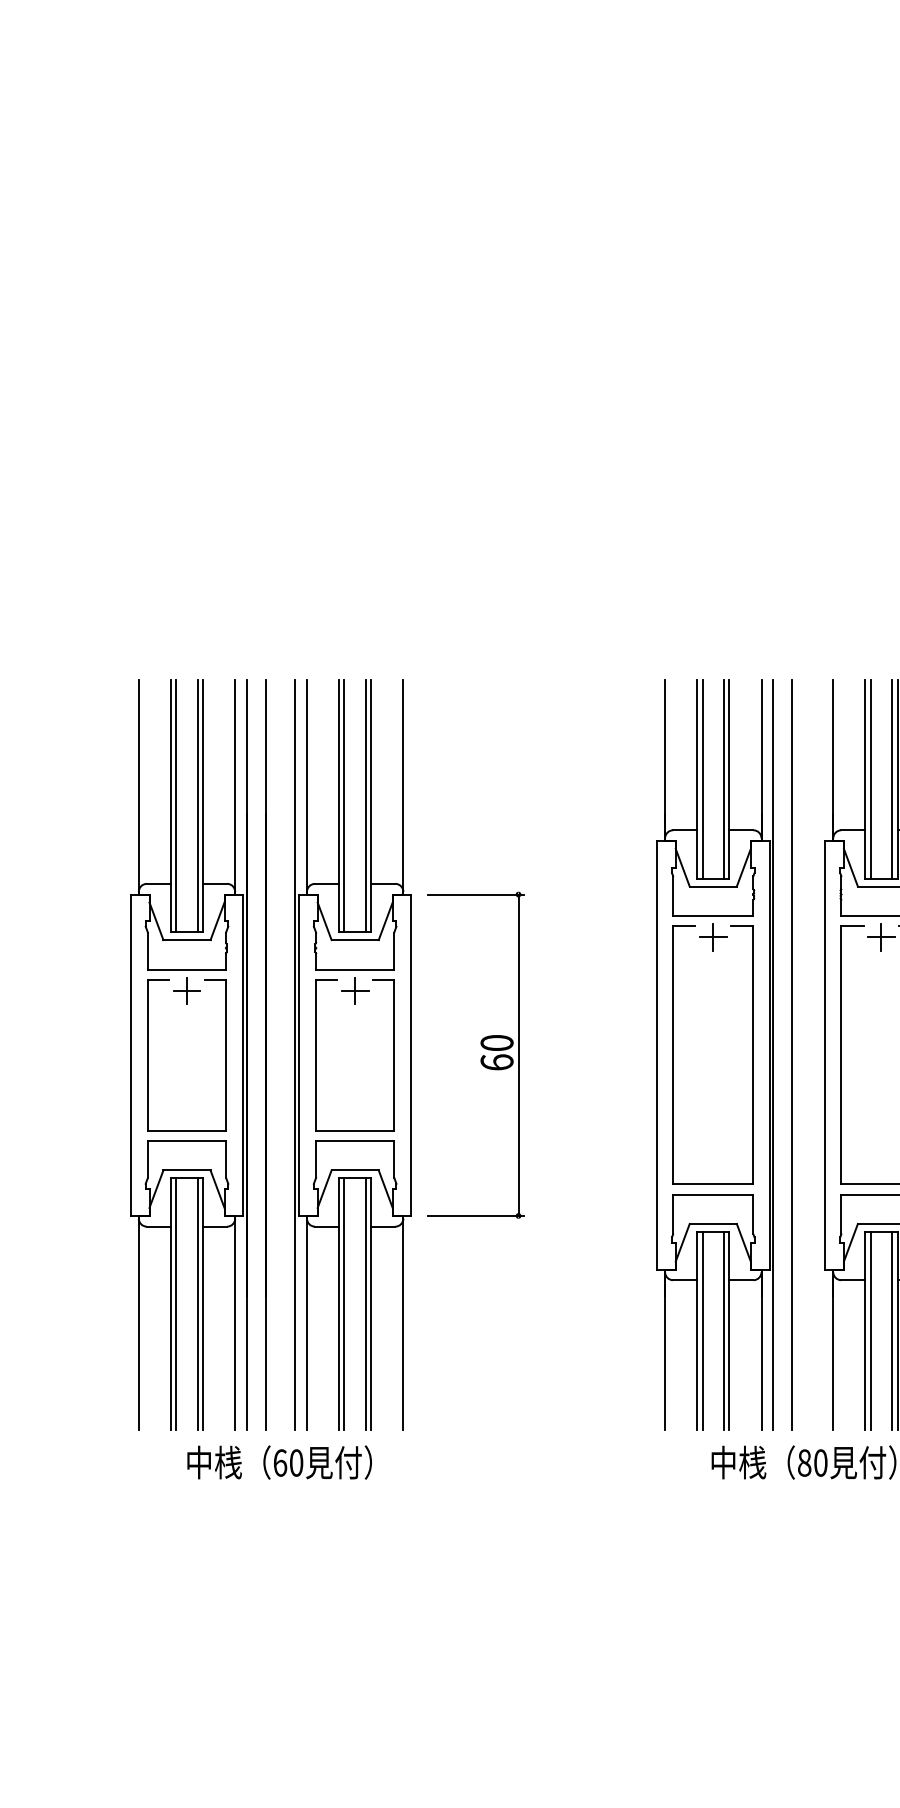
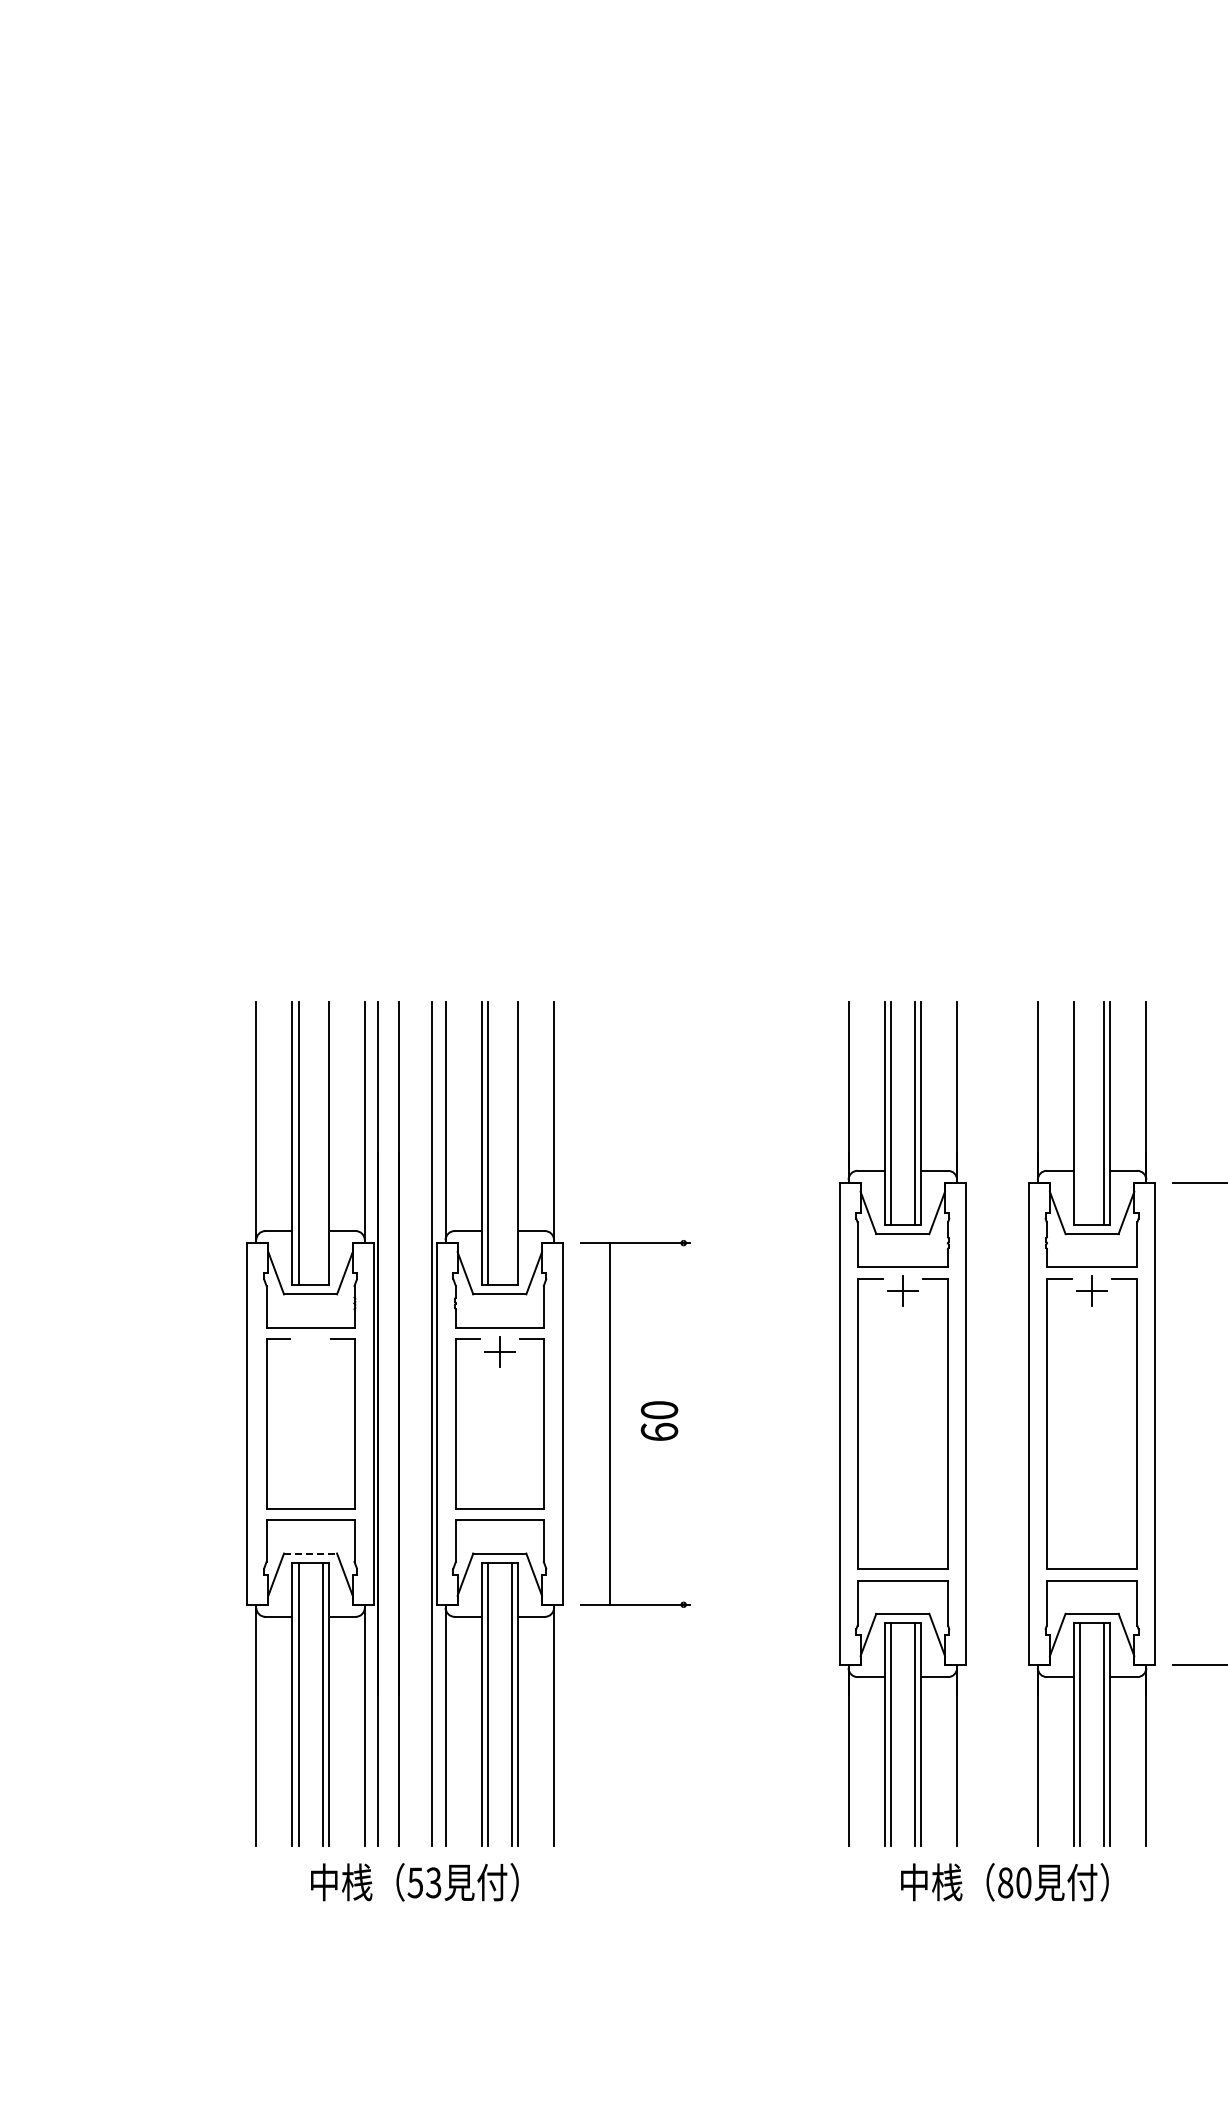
line: (871, 779) -> (1080, 1113), removed
line: (197, 806) -> (322, 1143), removed
line: (365, 806) -> (511, 1143), removed
part: (186, 990) -> (310, 1351), removed
line: (518, 1054) -> (609, 1423), moved
line: (773, 1054) -> (970, 1423), removed
line: (792, 1054) -> (991, 1423), removed
line: (186, 1170) -> (310, 1553), solid -> dashed
text: (288, 1462) -> (424, 1882), 60 -> 53

